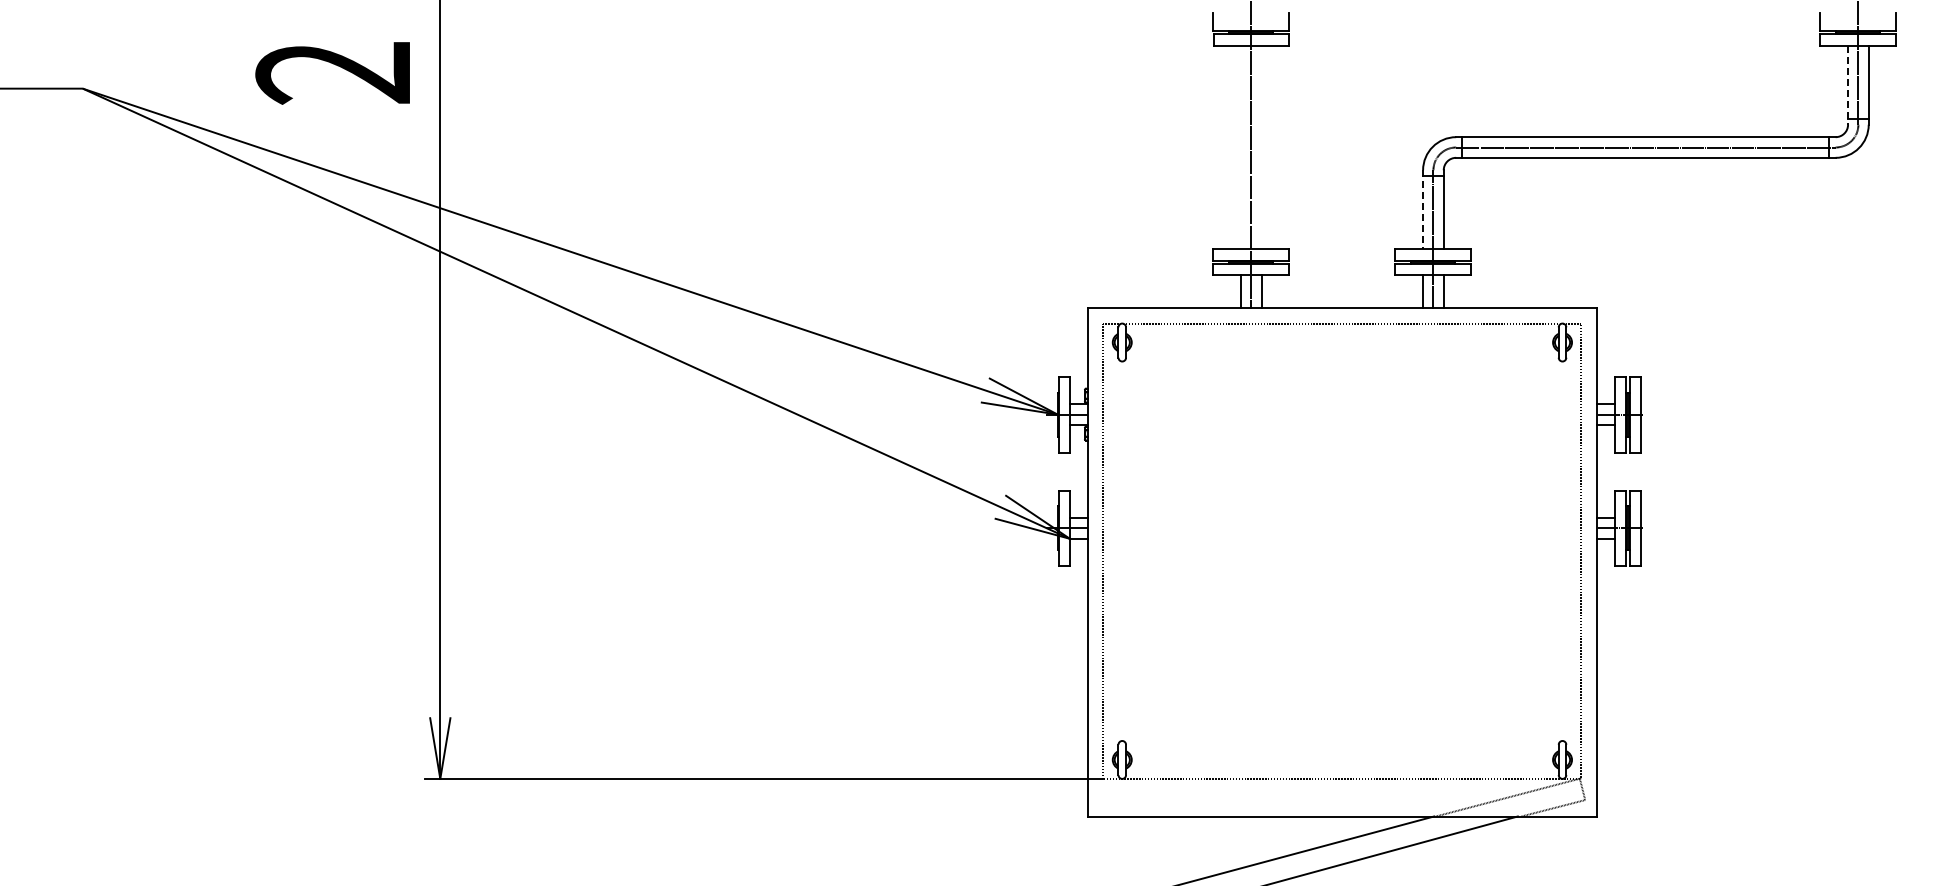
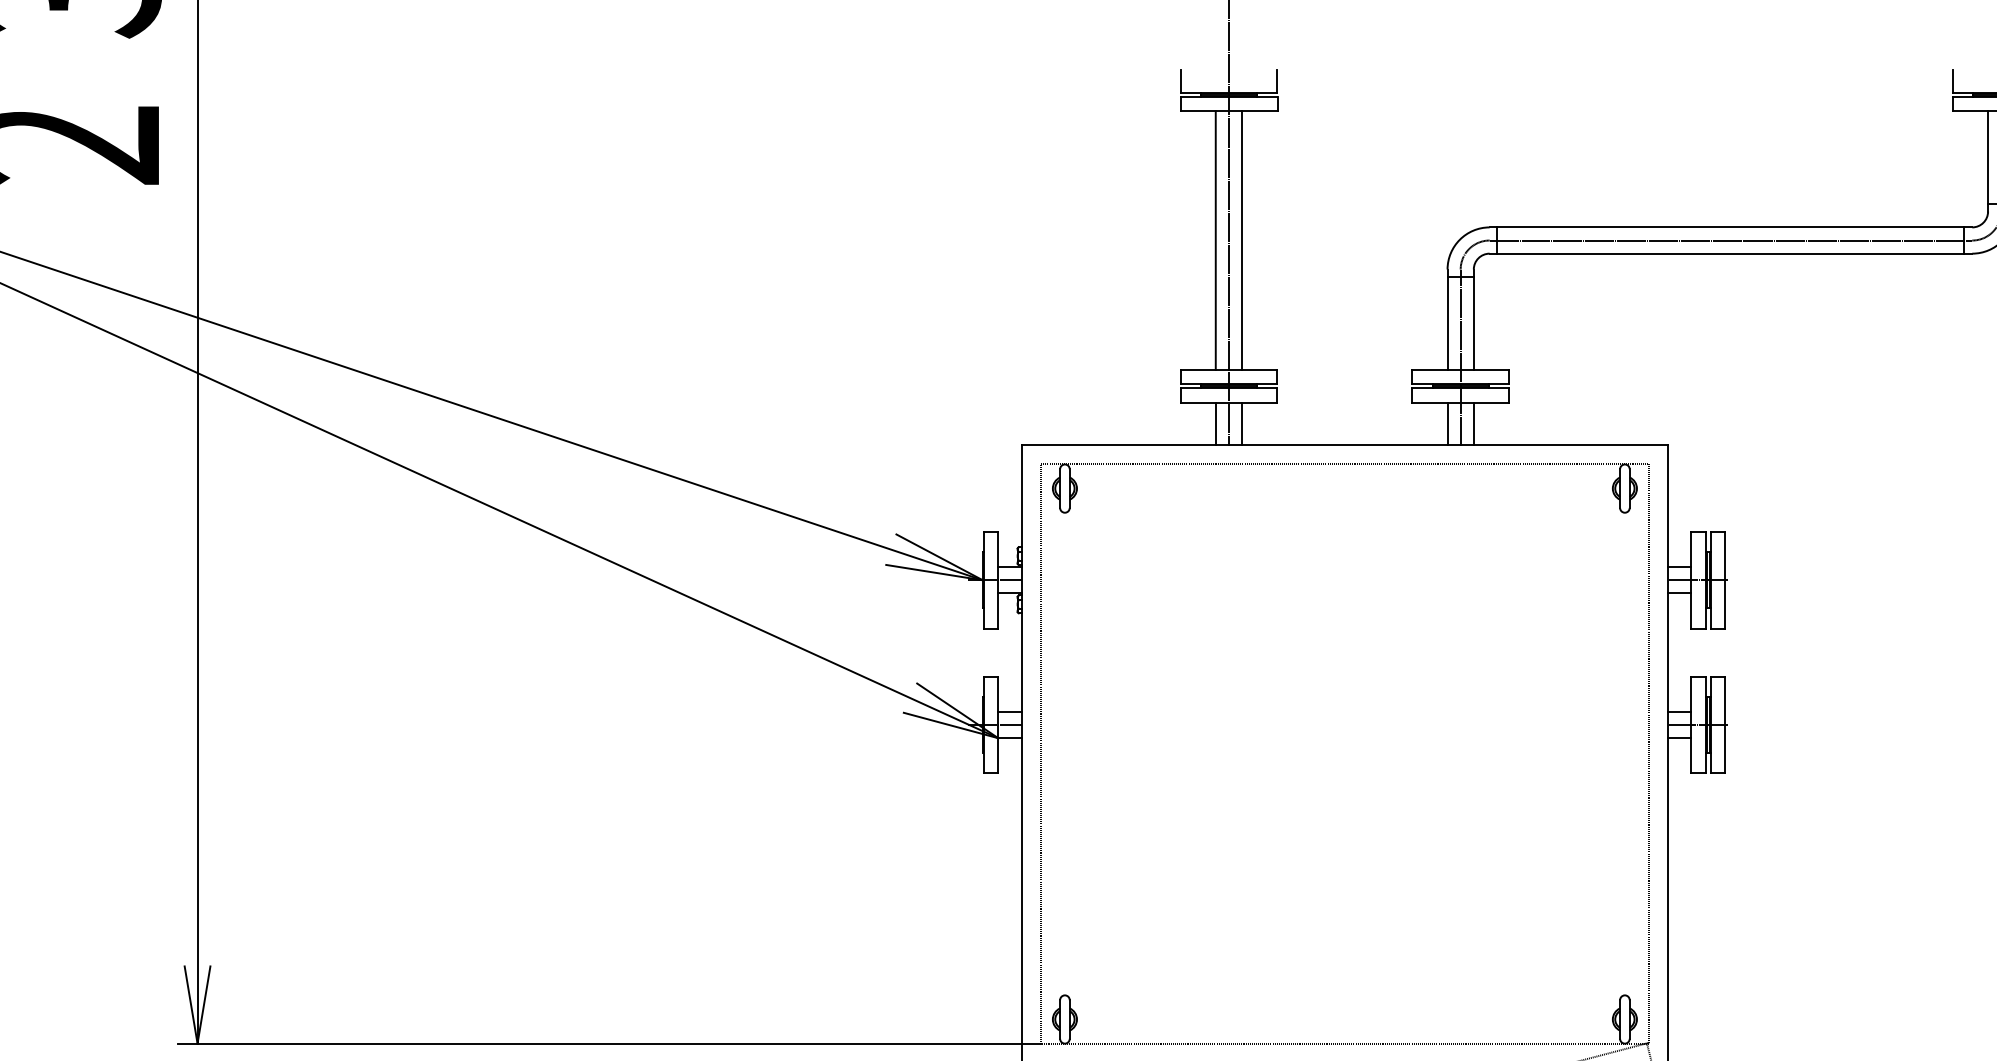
line: (1848, 85) -> (1988, 161), dashed -> solid
line: (1240, 147) -> (1215, 240), added
line: (1261, 147) -> (1242, 240), added
line: (1423, 210) -> (1448, 320), dashed -> solid

